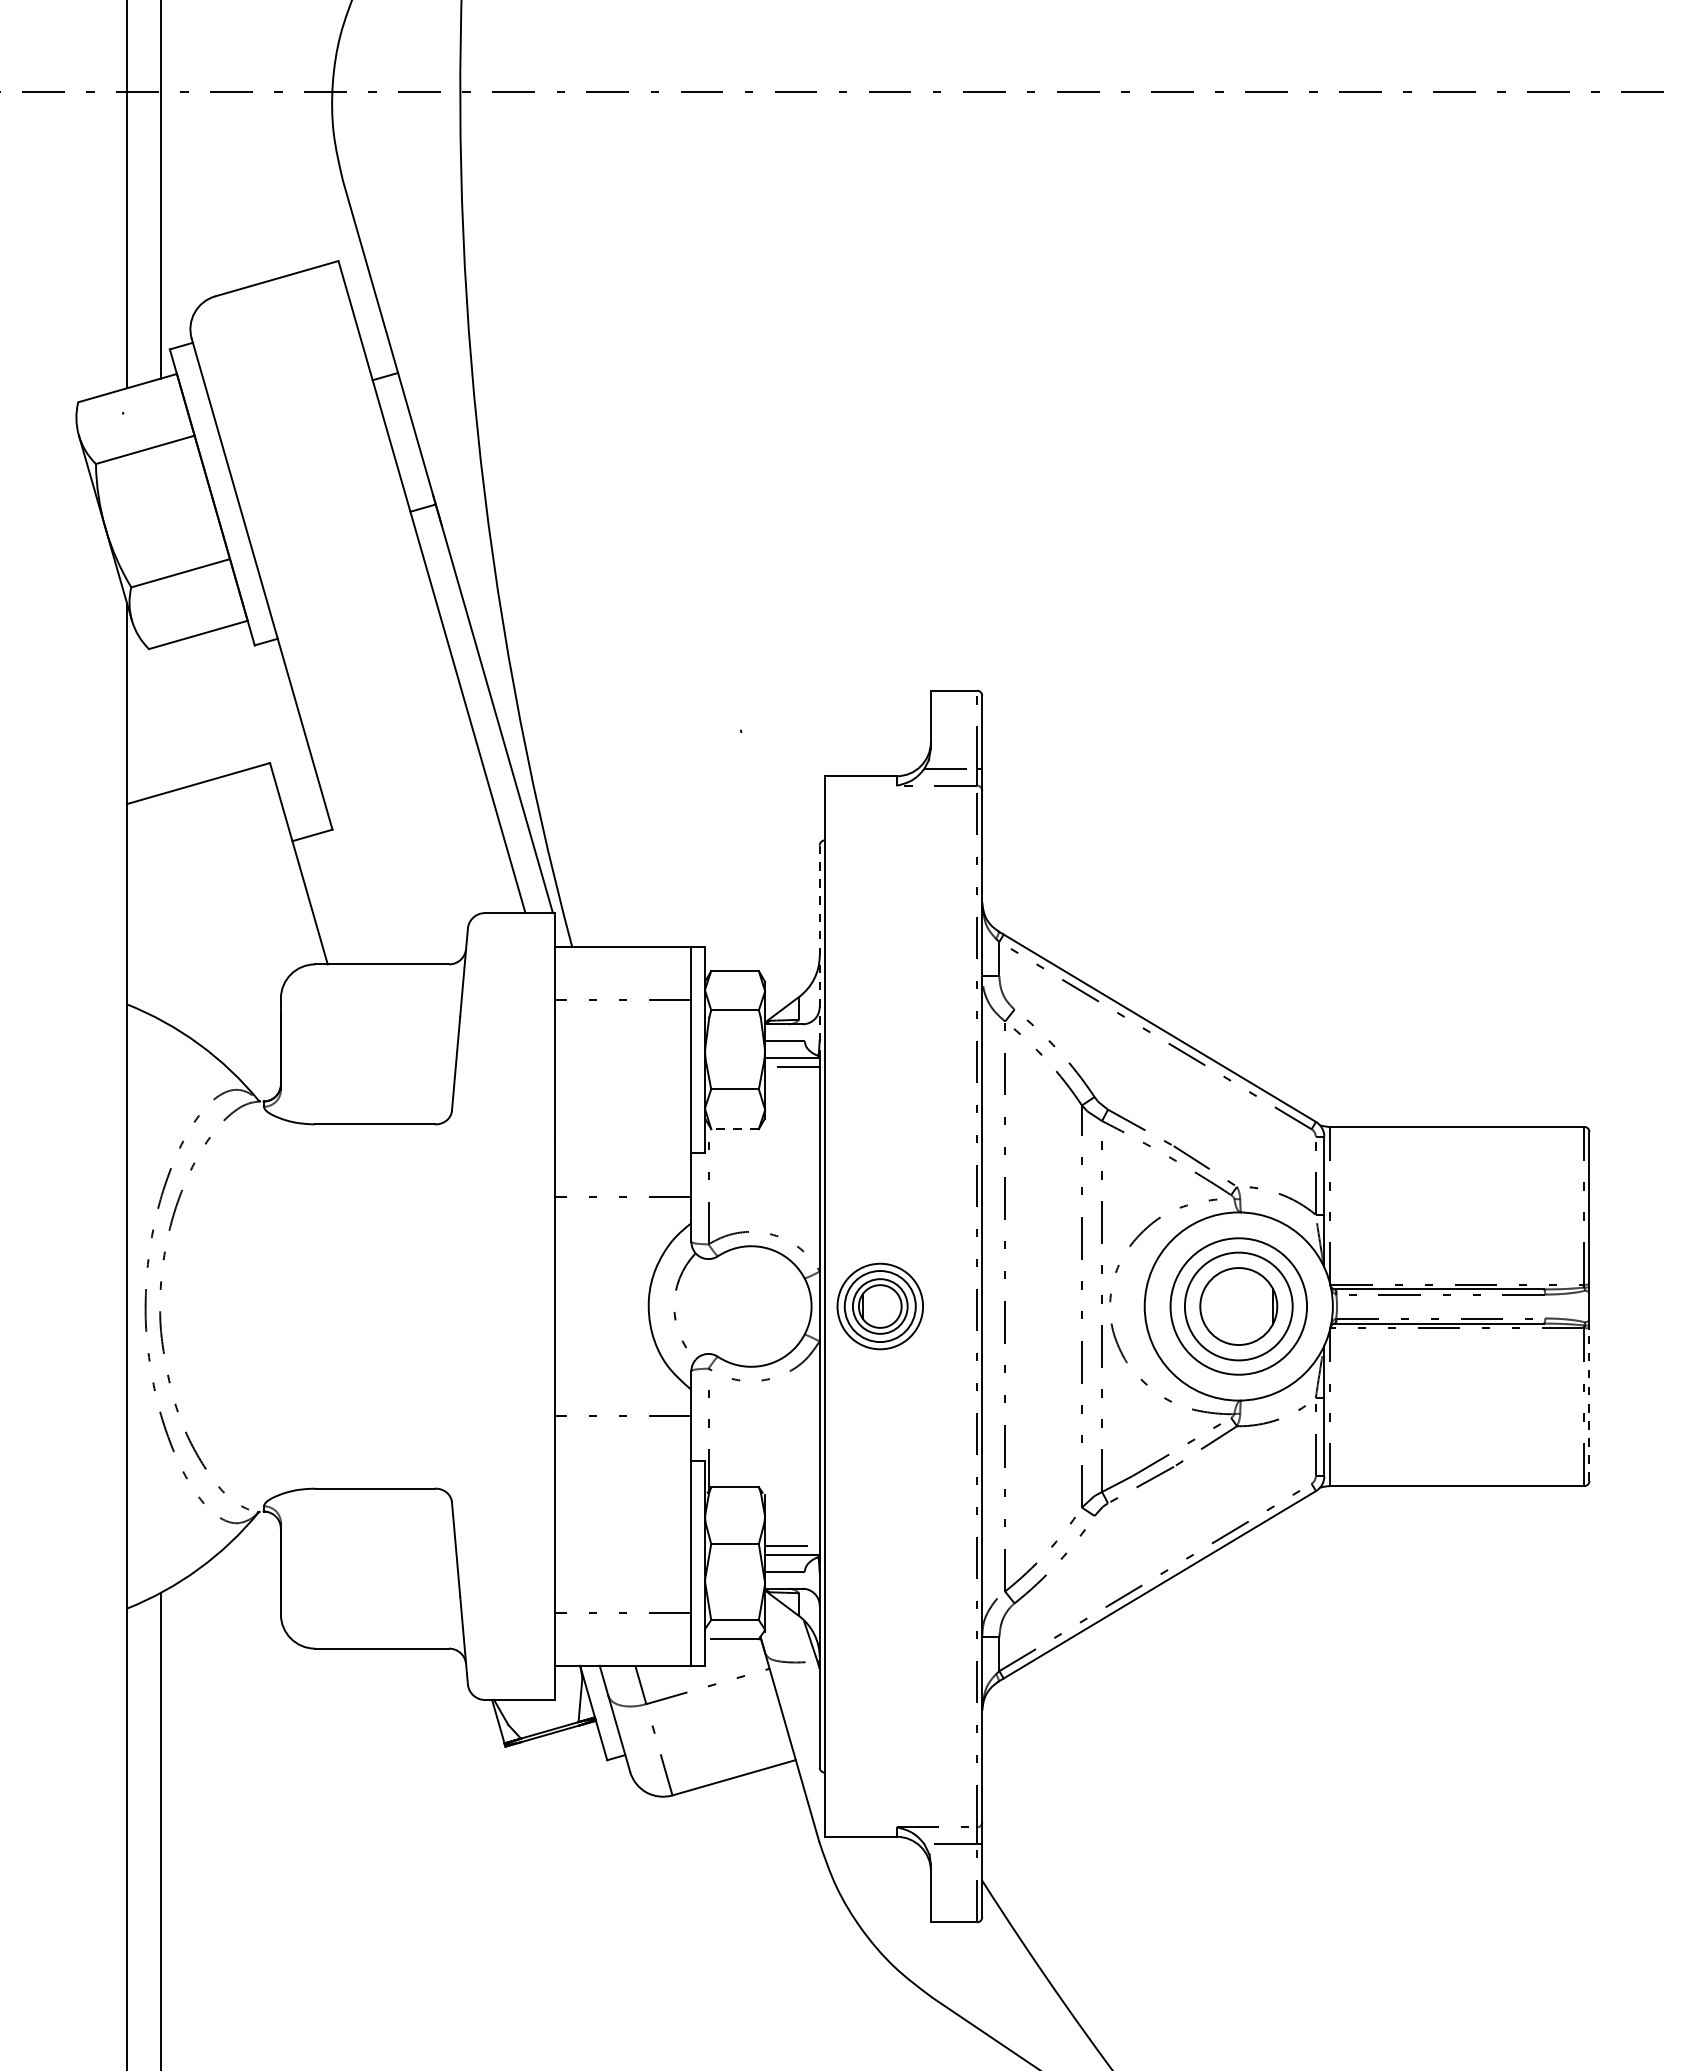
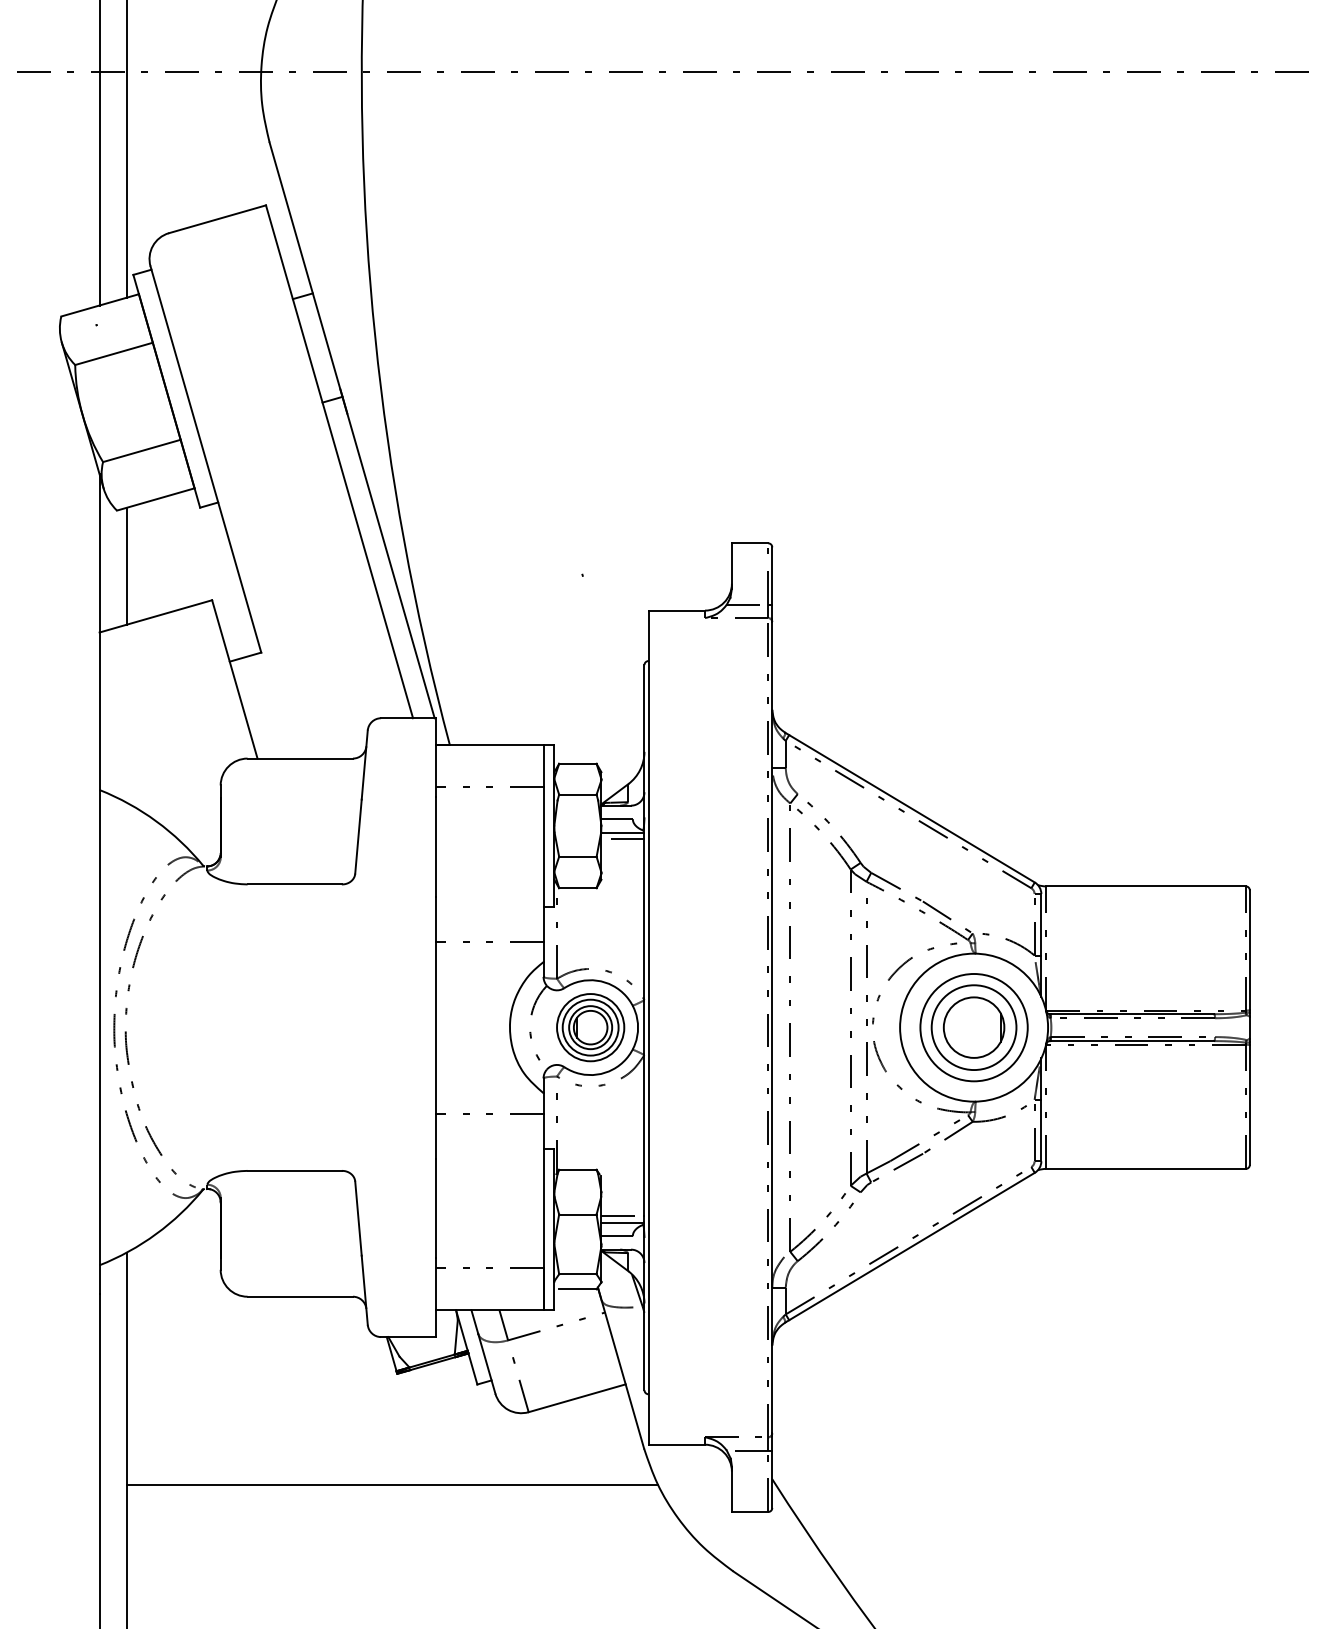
line: (161, 719) -> (126, 565), added
line: (819, 952) -> (644, 749), dashed -> solid
line: (735, 1129) -> (578, 888), dashed -> solid
part: (879, 1306) -> (590, 1027), moved
line: (1589, 1404) -> (1249, 1104), dashed -> solid
line: (499, 1888) -> (392, 1485), added

